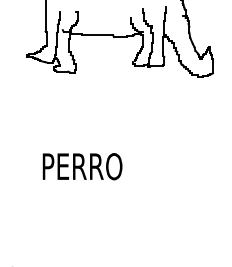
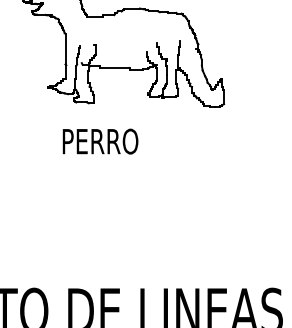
text: (82, 166) -> (100, 141), moved

